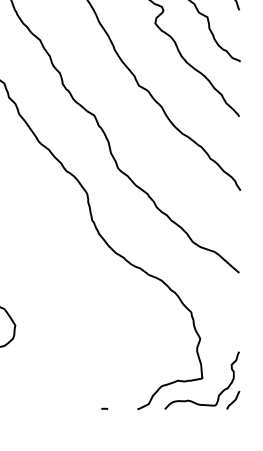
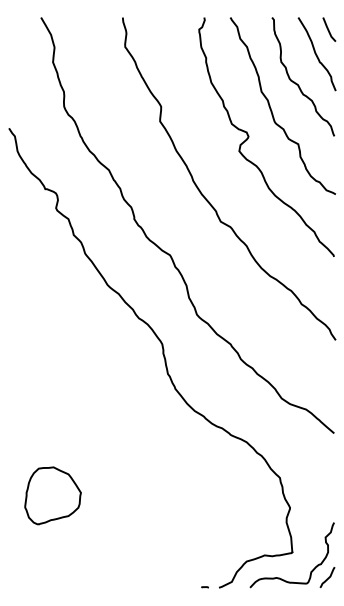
line: (104, 409) -> (204, 587), moved

